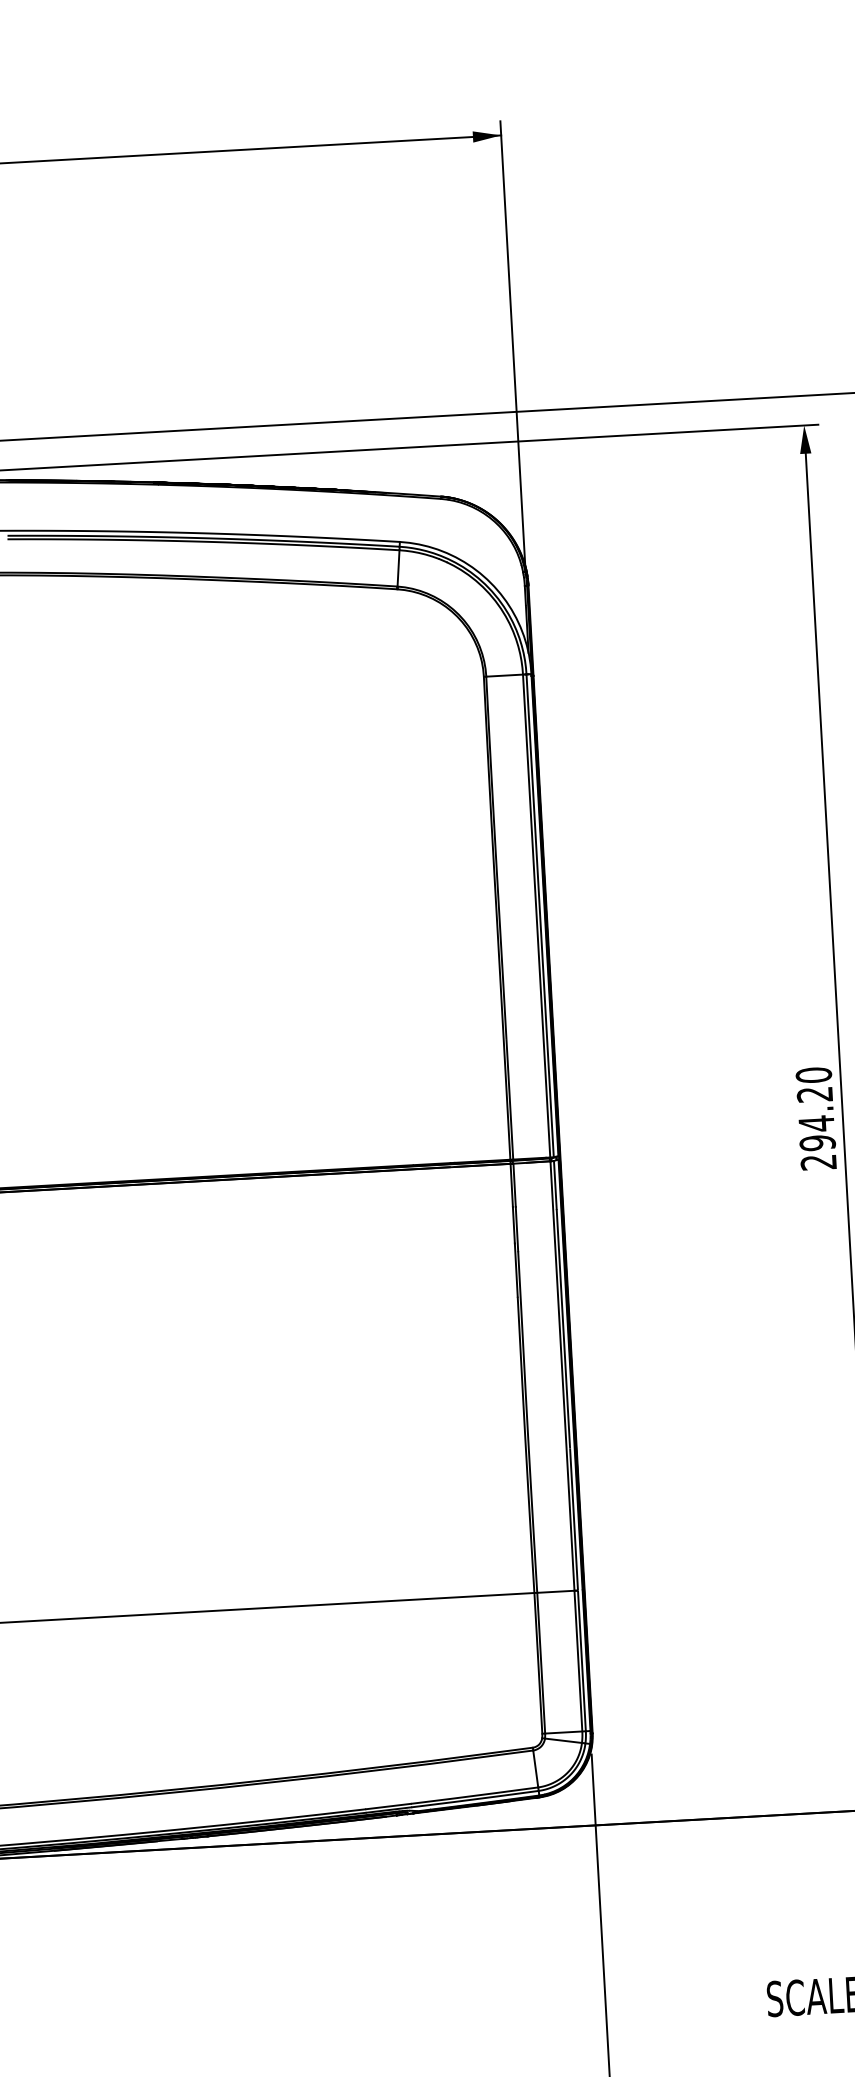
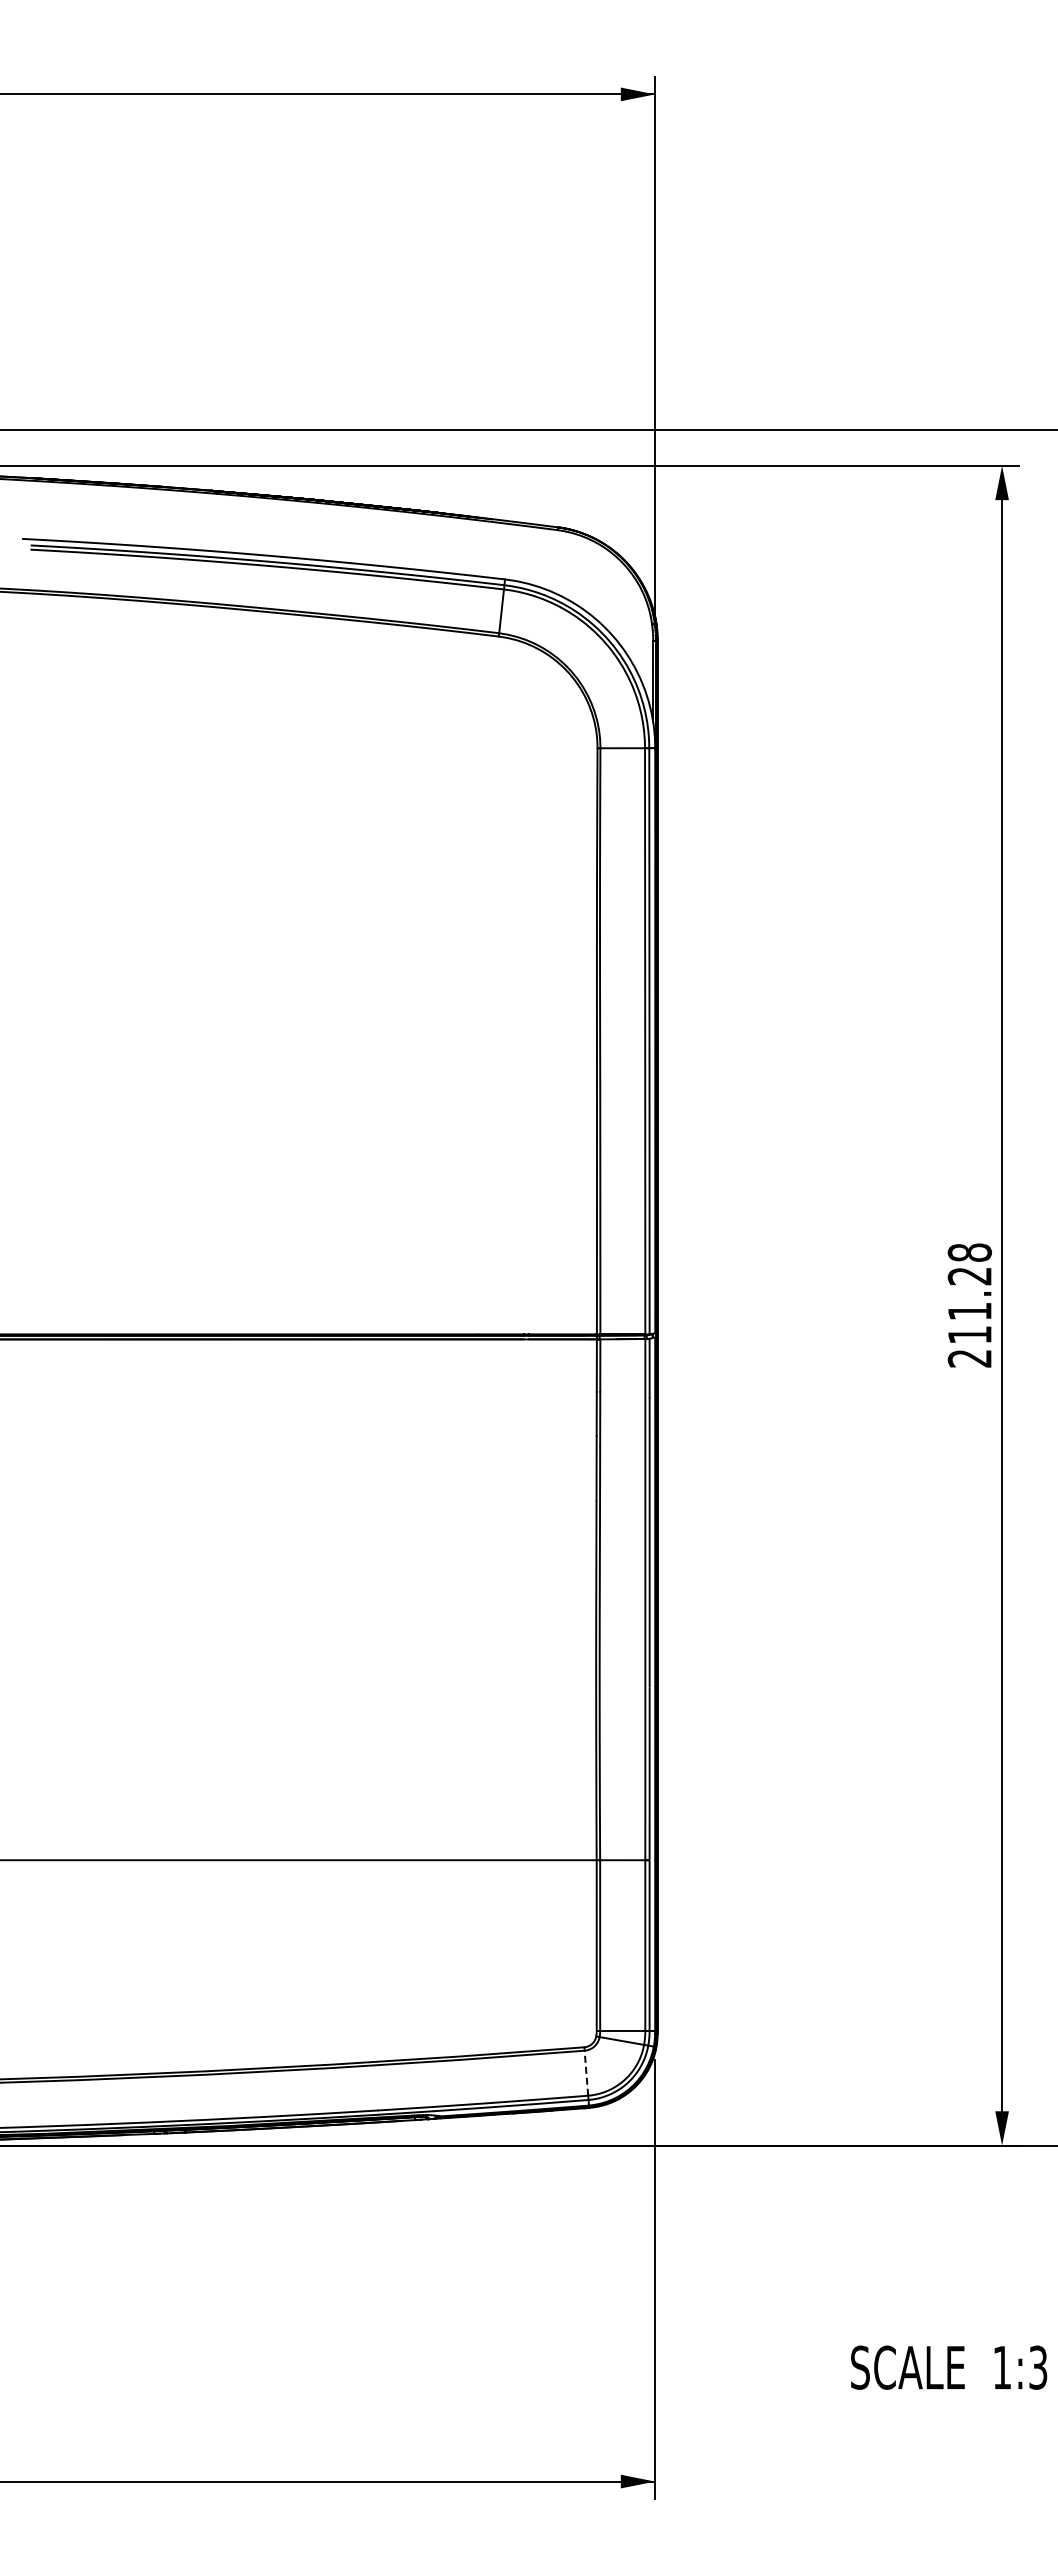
text: (815, 1108) -> (969, 1293), 294.20 -> 211.28
line: (535, 1769) -> (586, 2073), solid -> dashed

